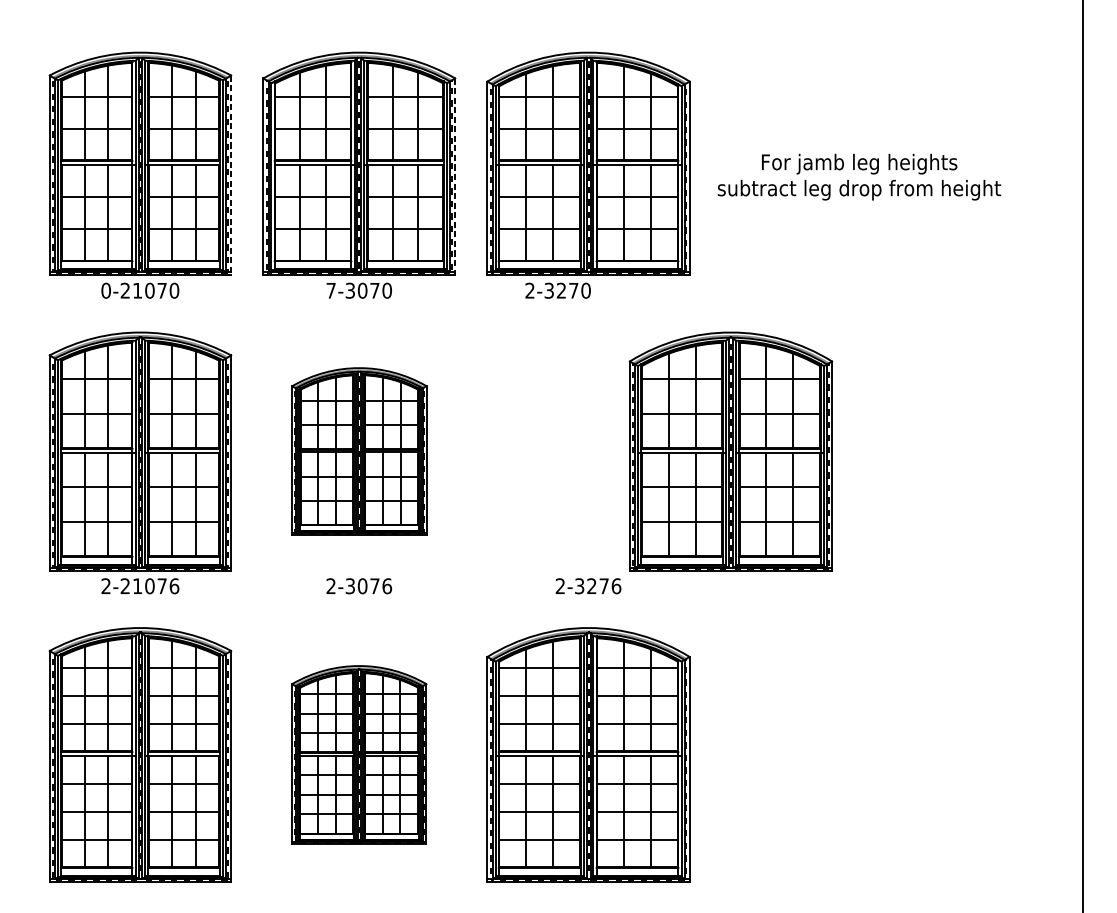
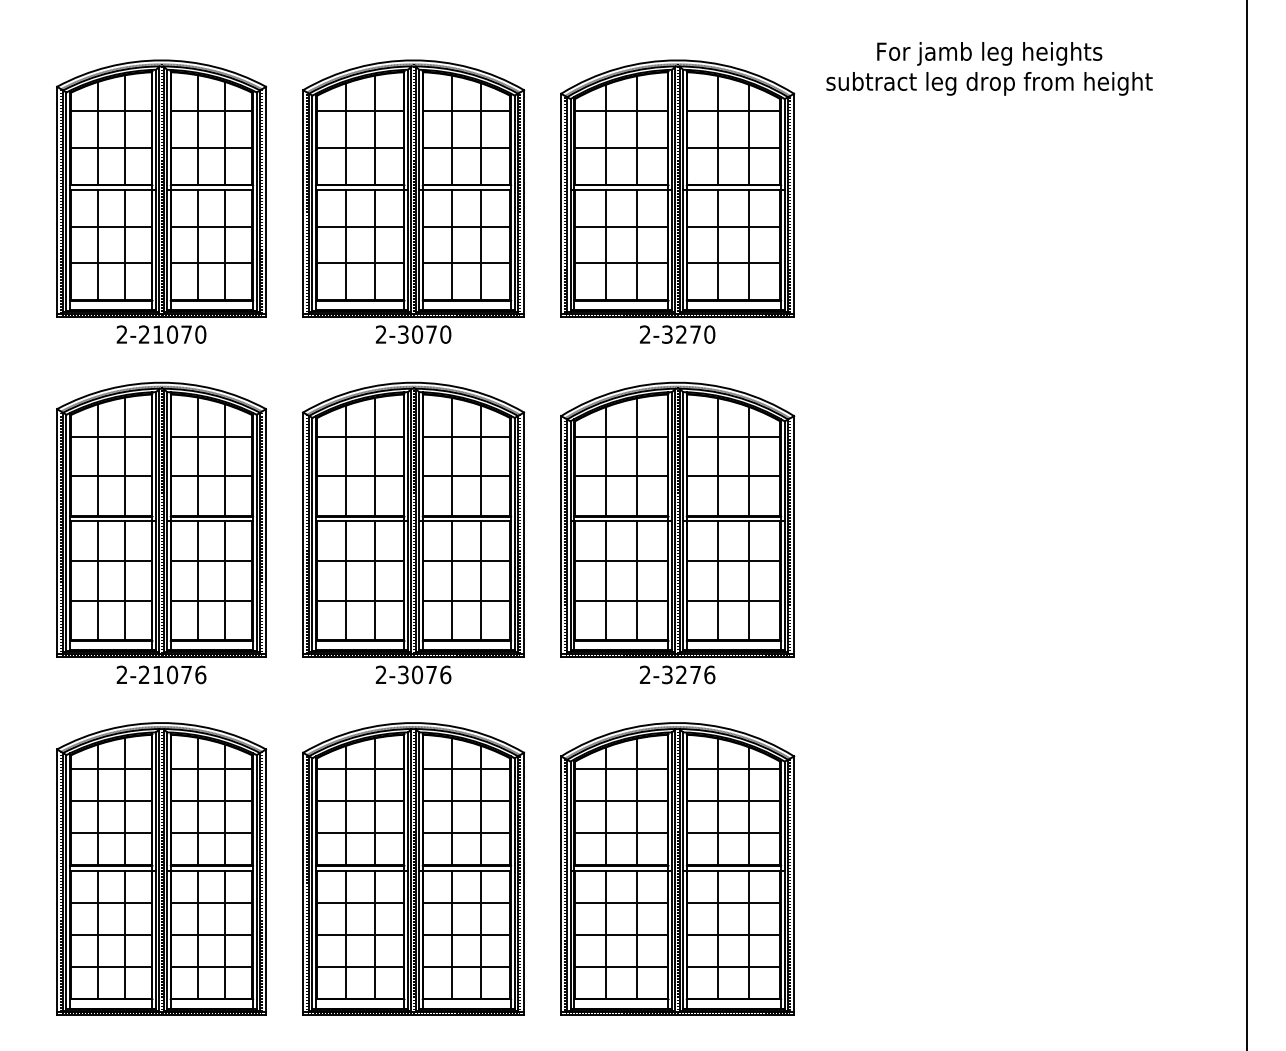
line: (231, 175) -> (266, 201), dashed -> solid
line: (455, 176) -> (524, 203), dashed -> solid
text: (859, 176) -> (989, 68), moved
text: (105, 290) -> (121, 334), 0-21070 -> 2-21070
text: (330, 290) -> (380, 334), 7-3070 -> 2-3070
text: (558, 290) -> (677, 334), moved
part: (359, 451) -> (413, 519), size x1.43
part: (730, 451) -> (677, 519), moved
part: (359, 754) -> (413, 868), size x1.43

